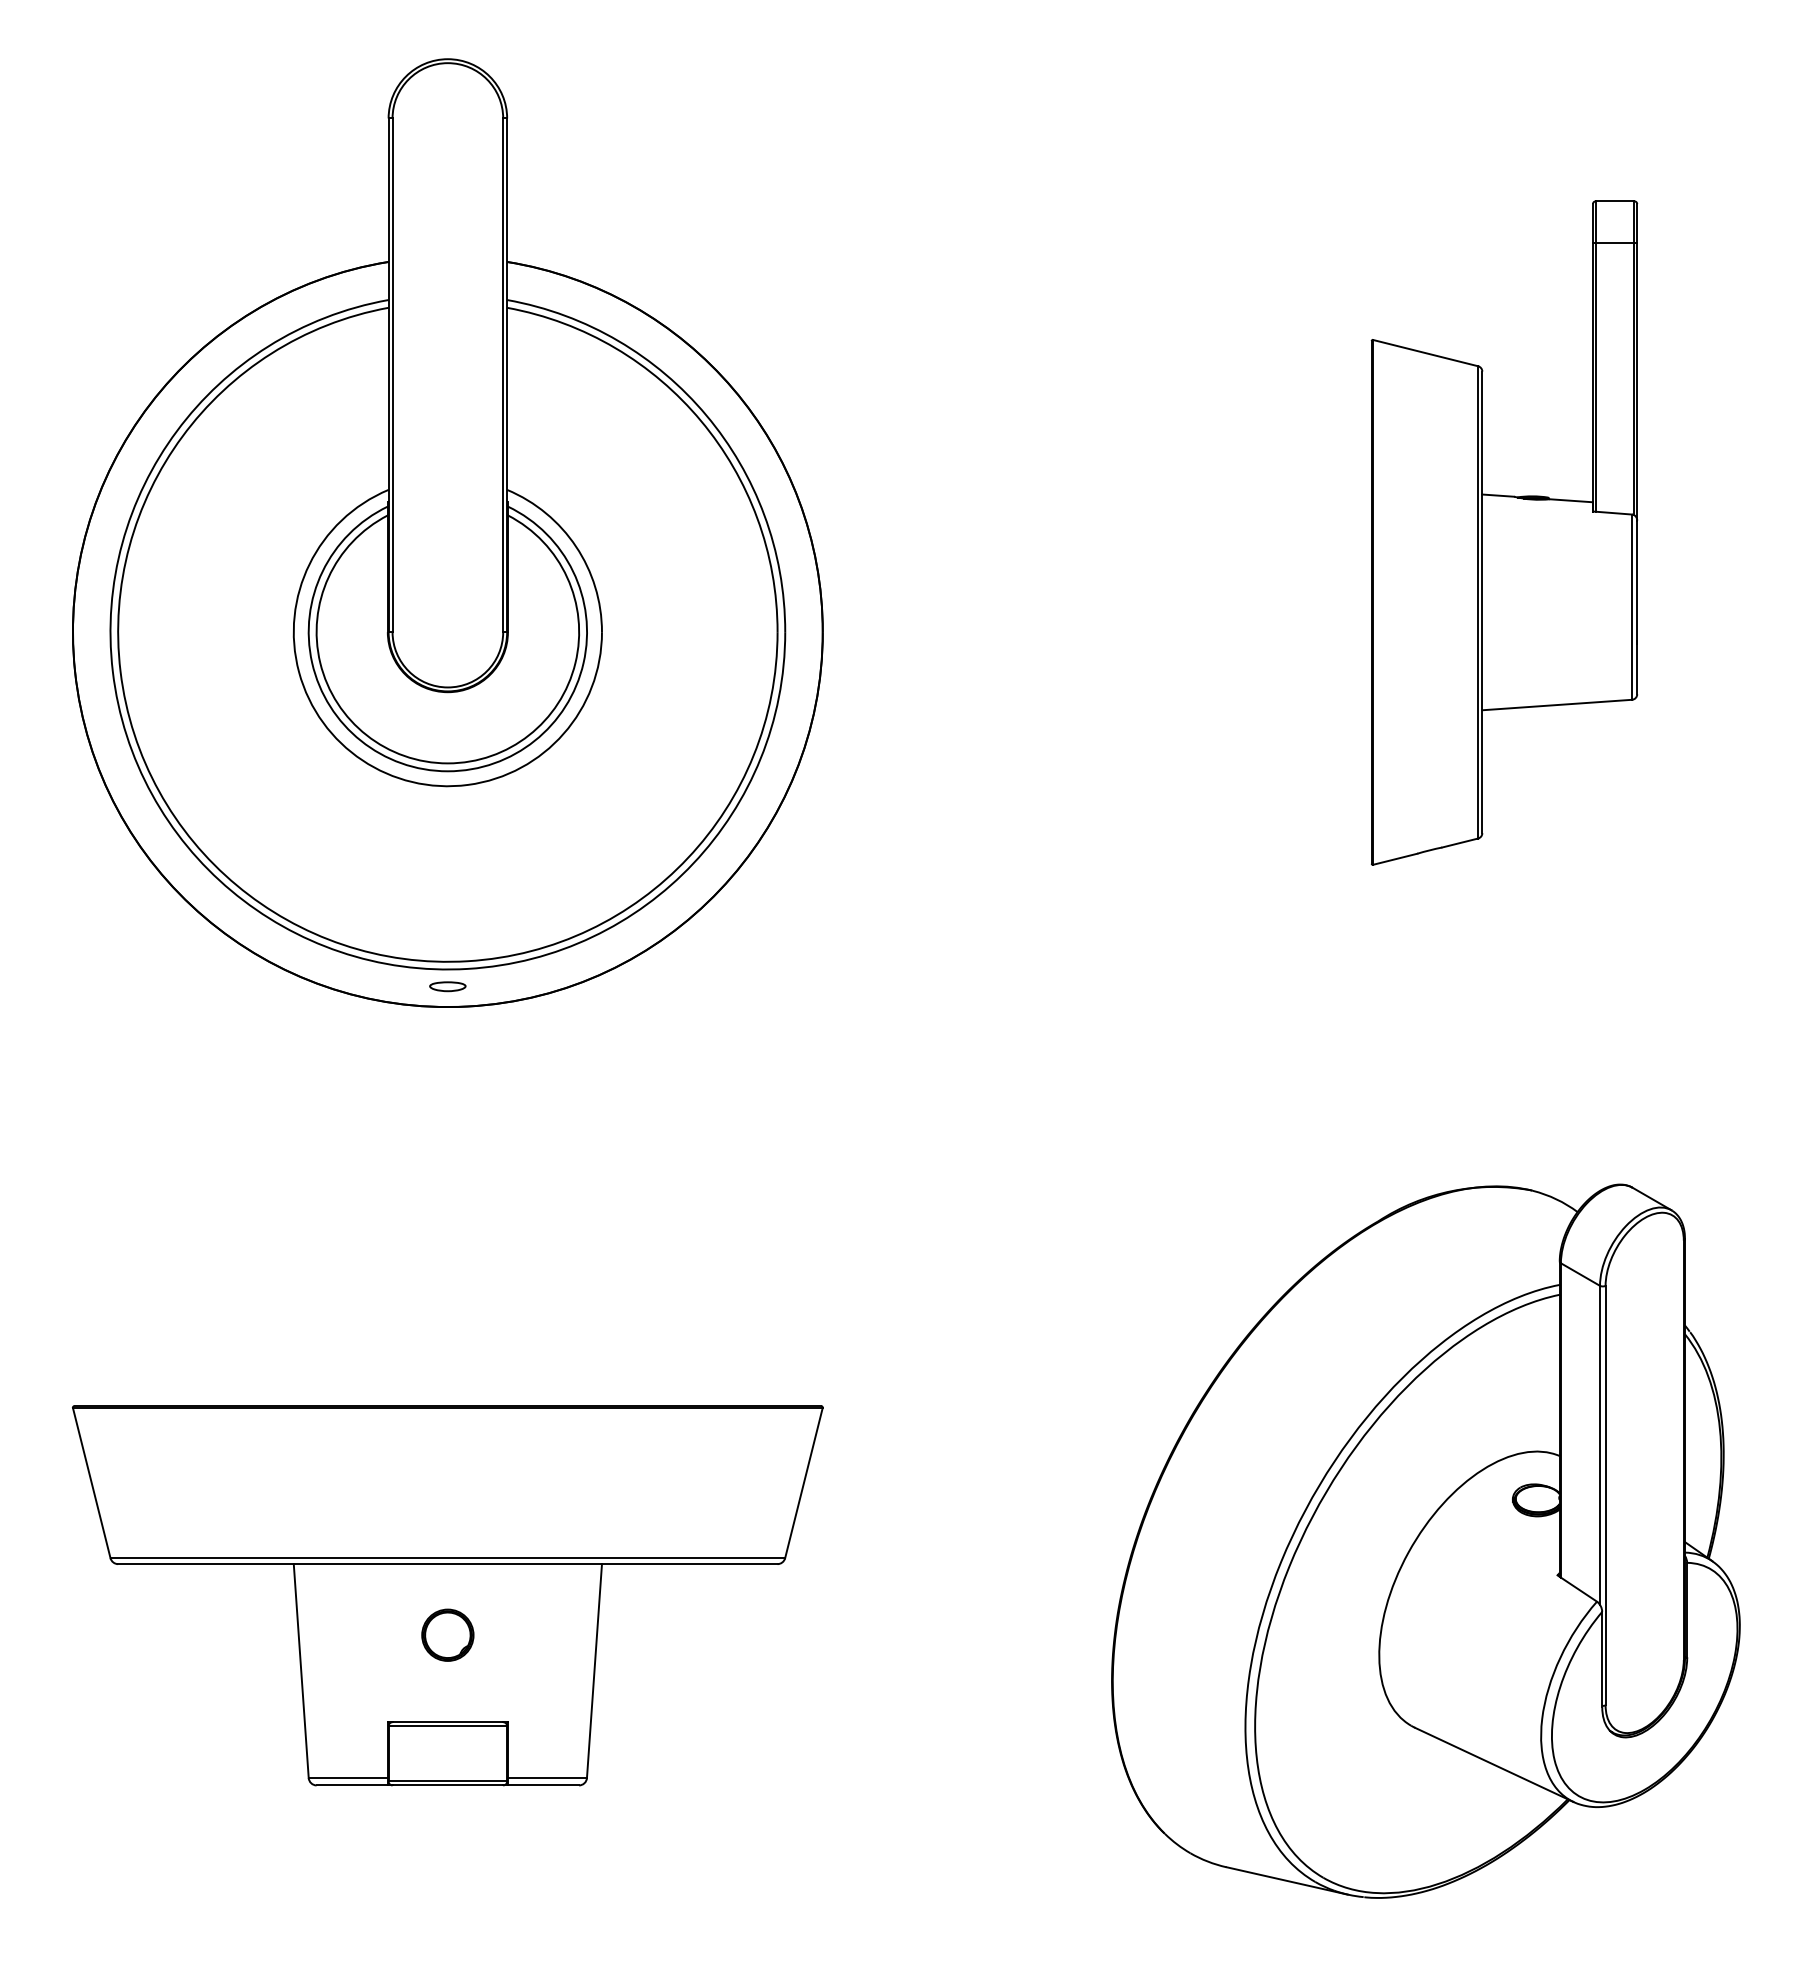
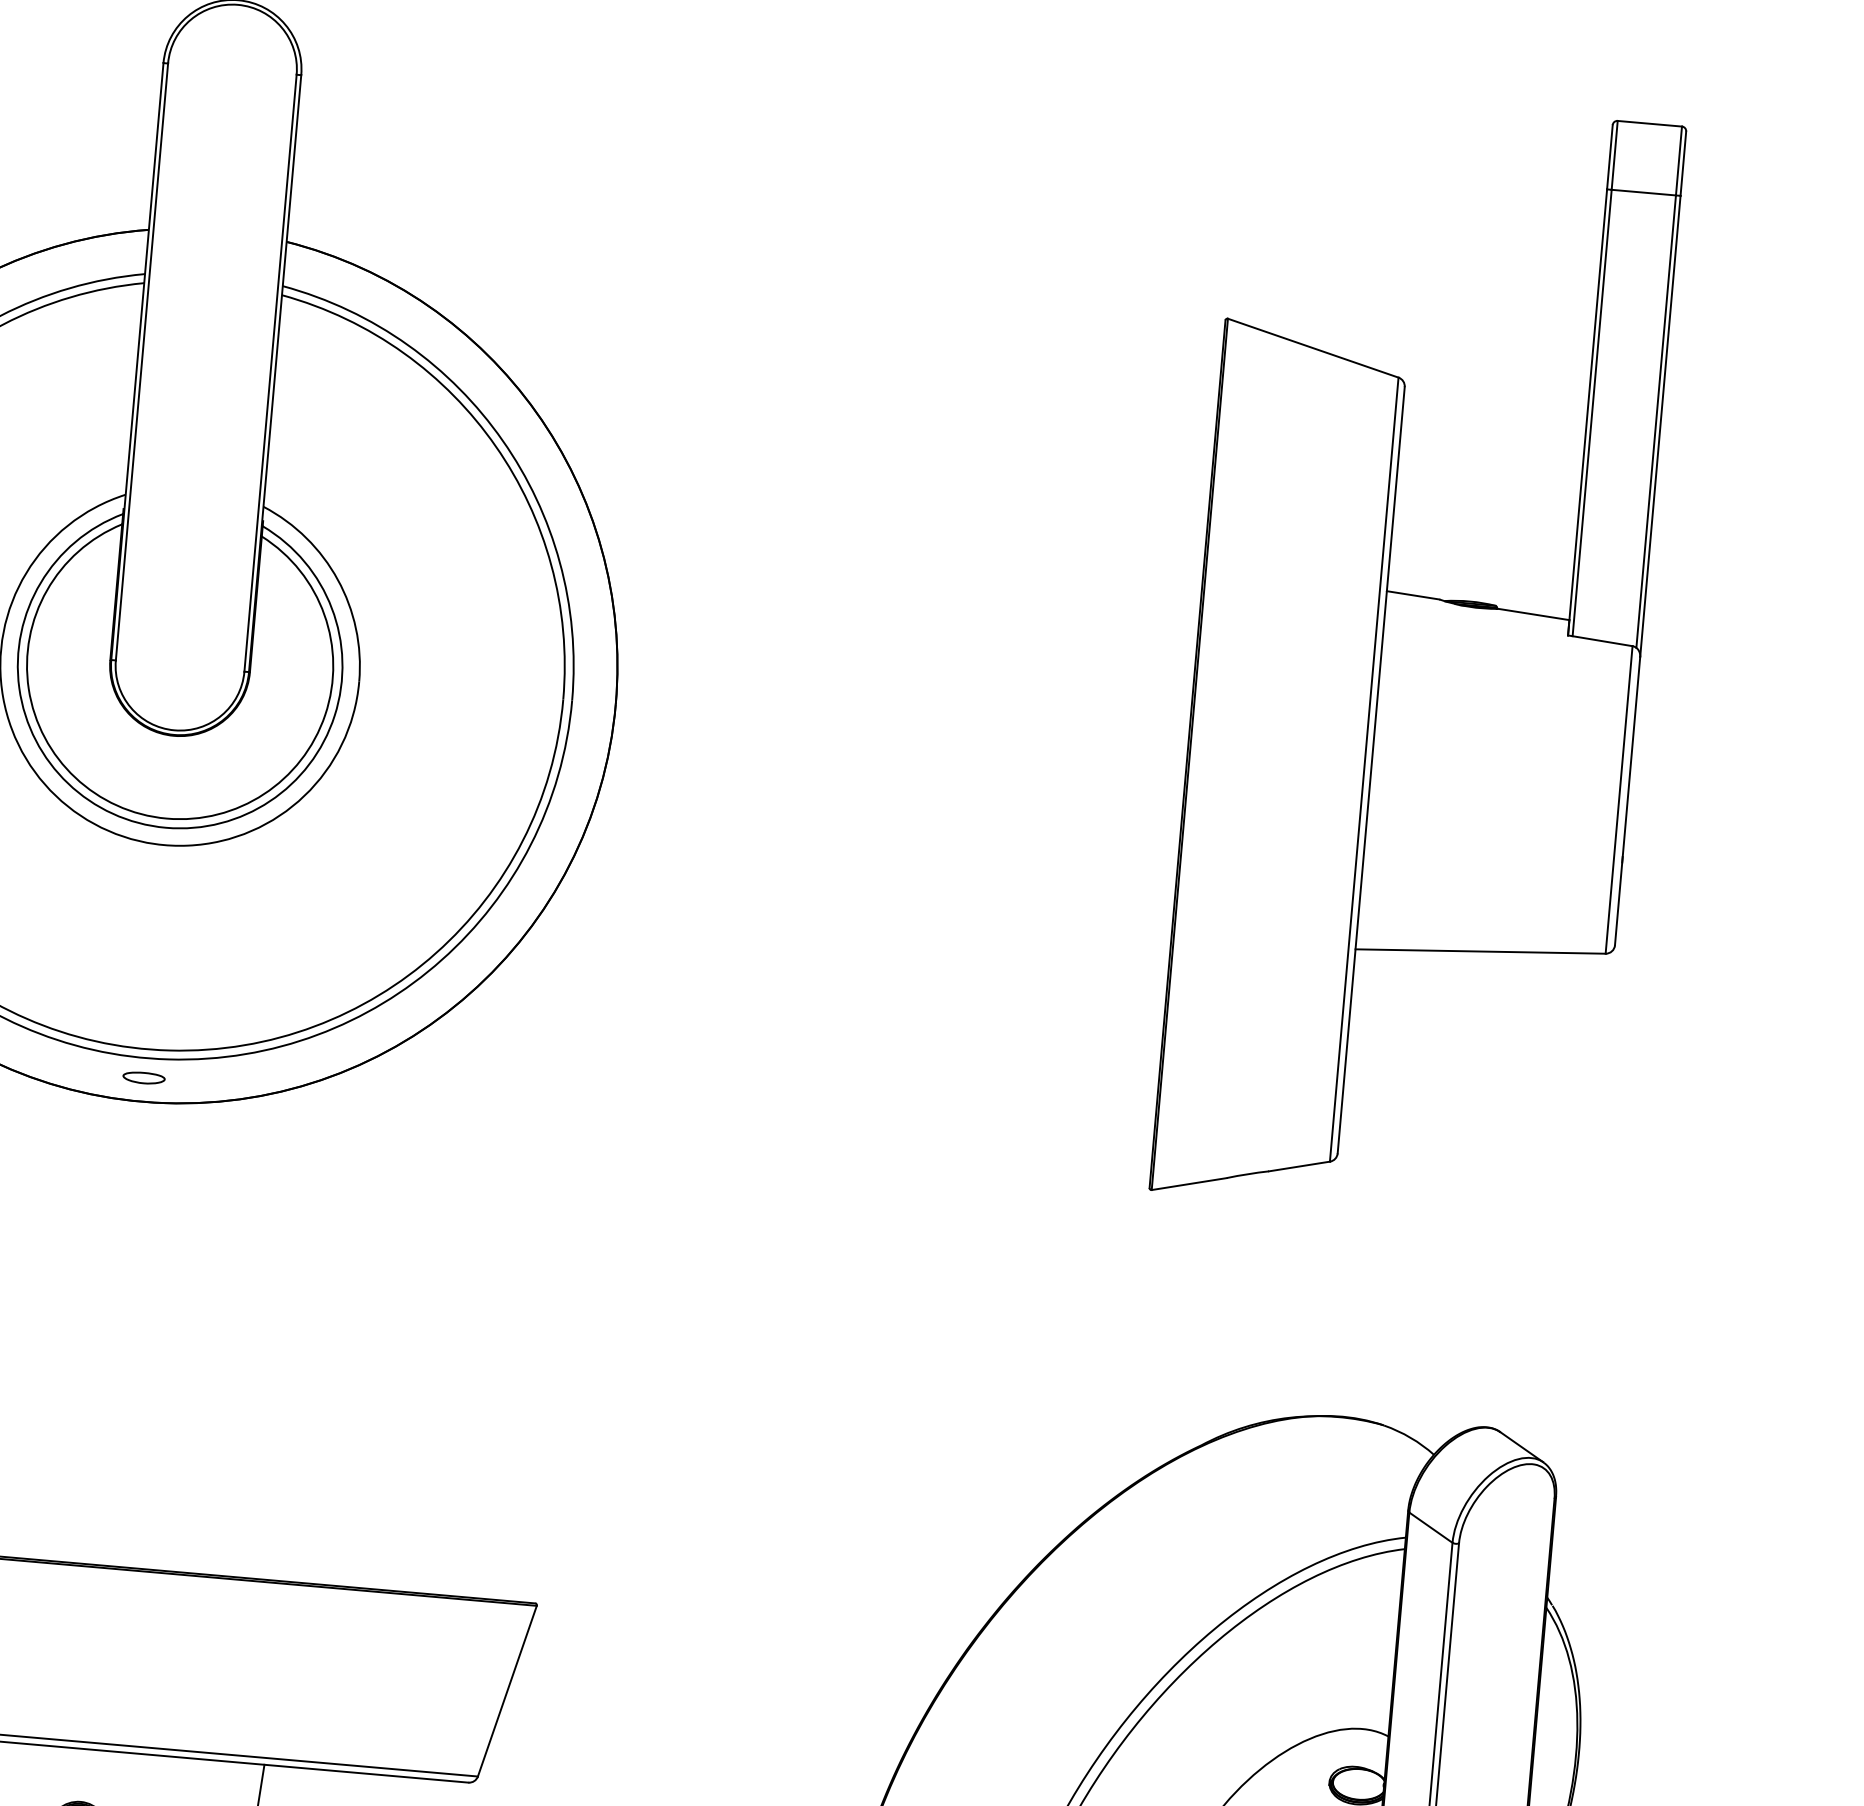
part: (1504, 532) -> (1418, 657), size x1.43

